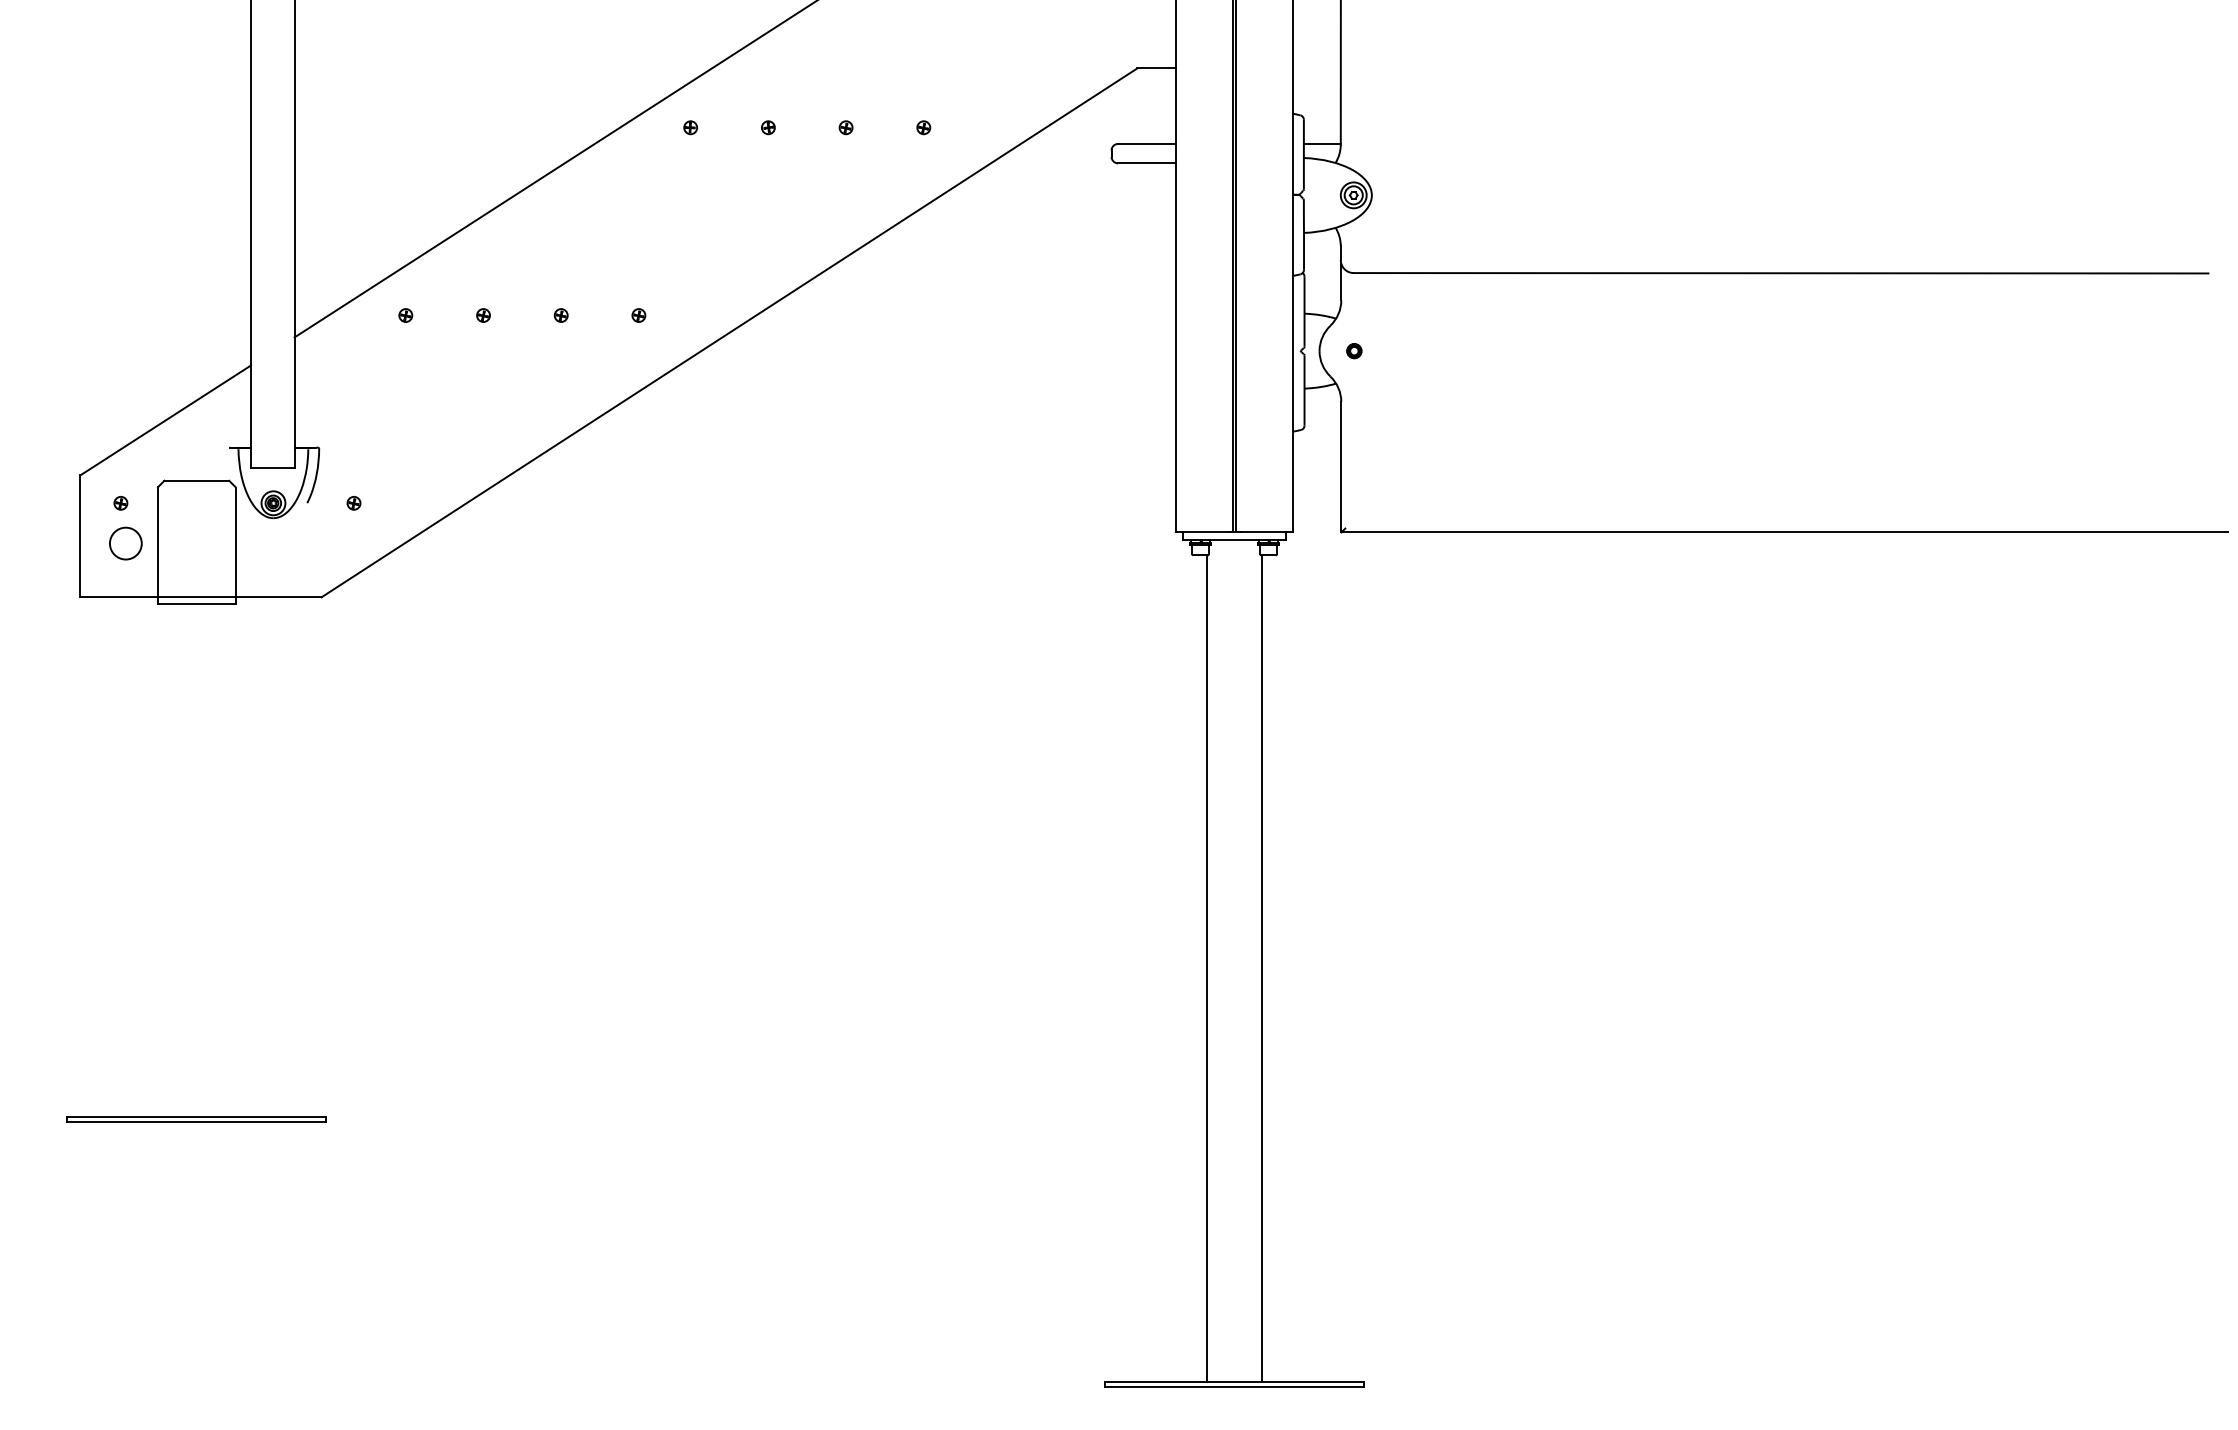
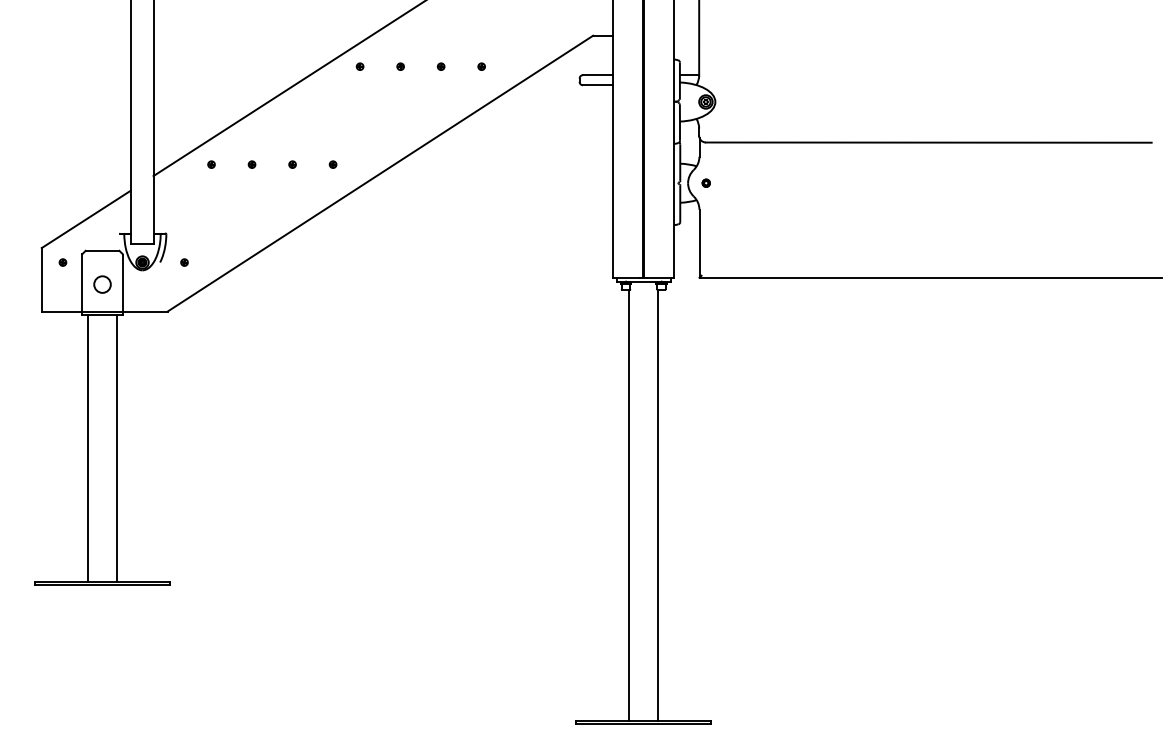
circle: (125, 543) -> (102, 284), moved
line: (169, 859) -> (88, 448), added
line: (223, 859) -> (116, 448), added

